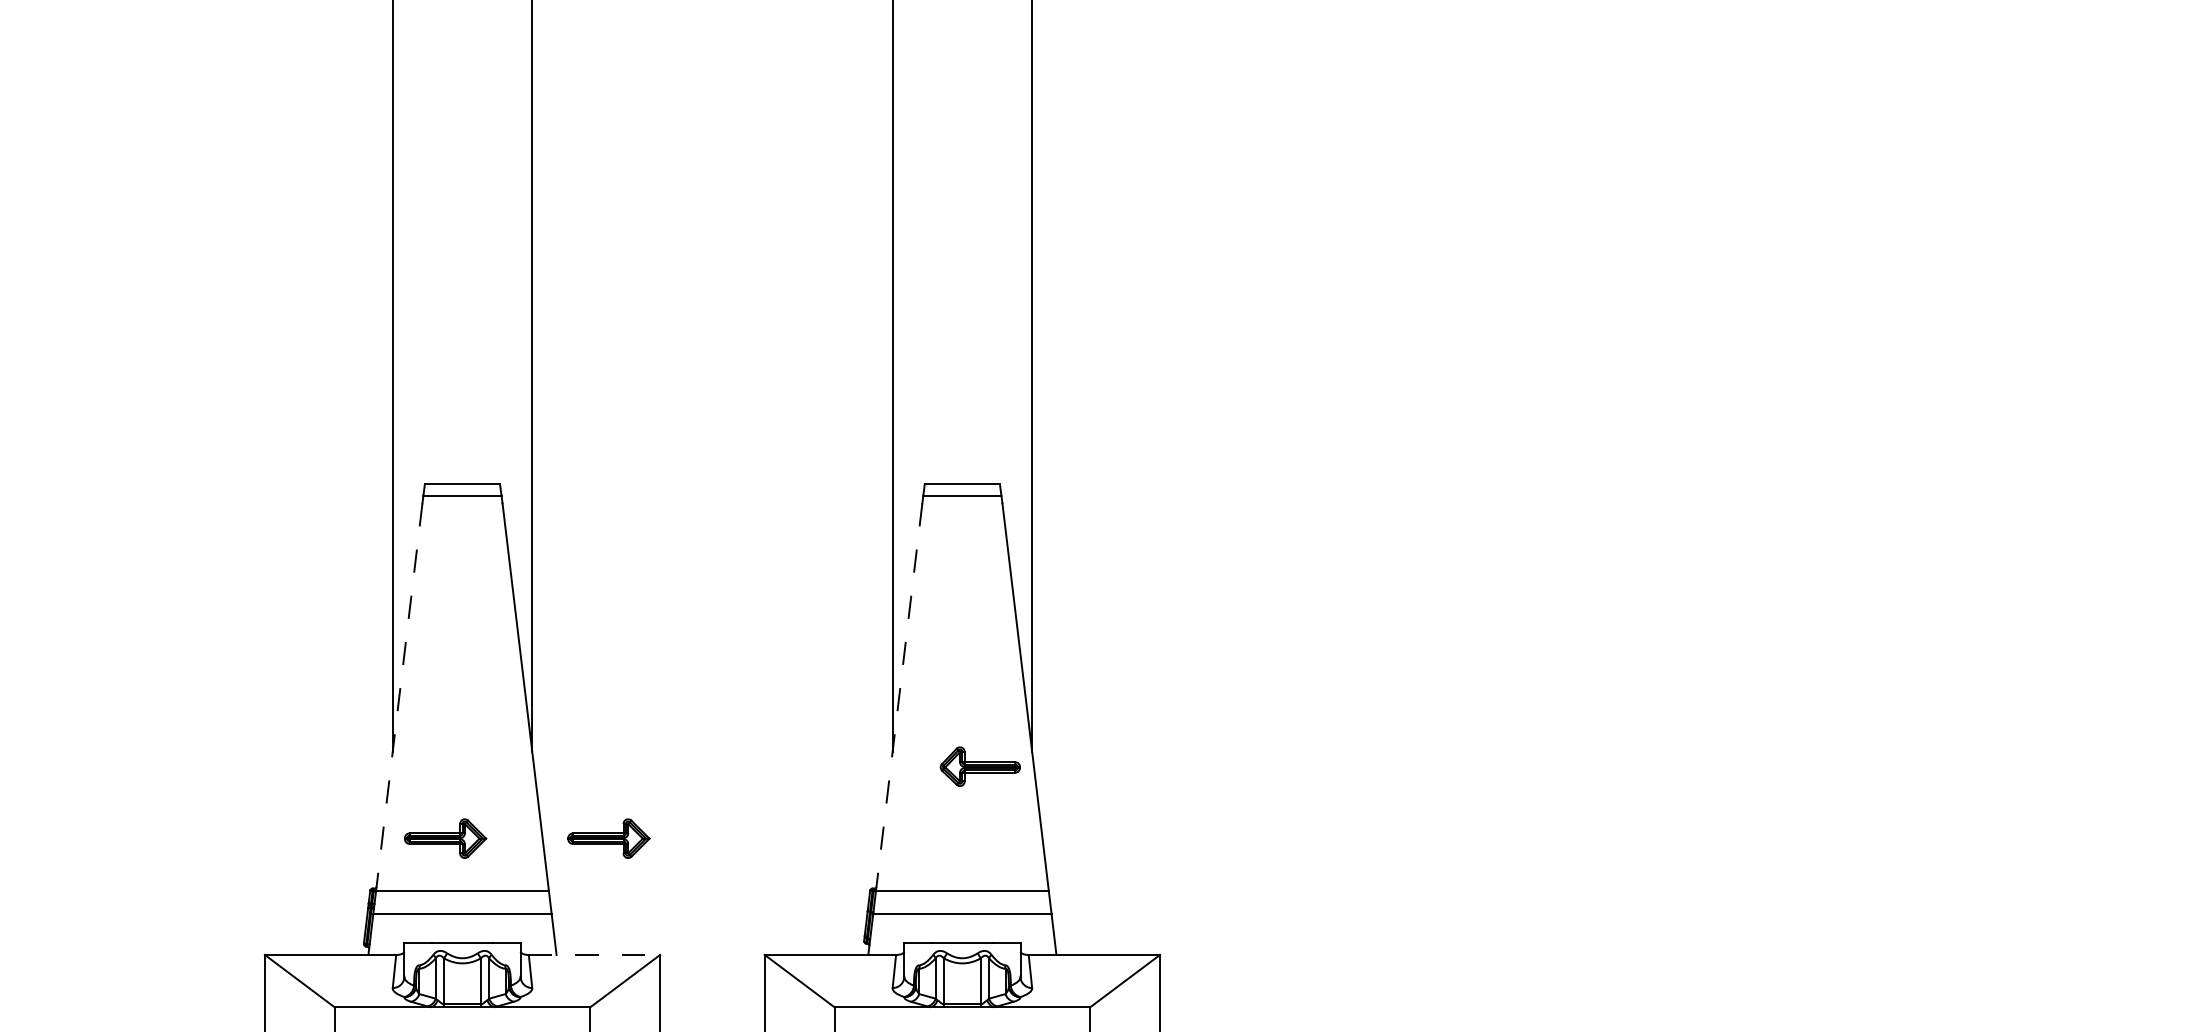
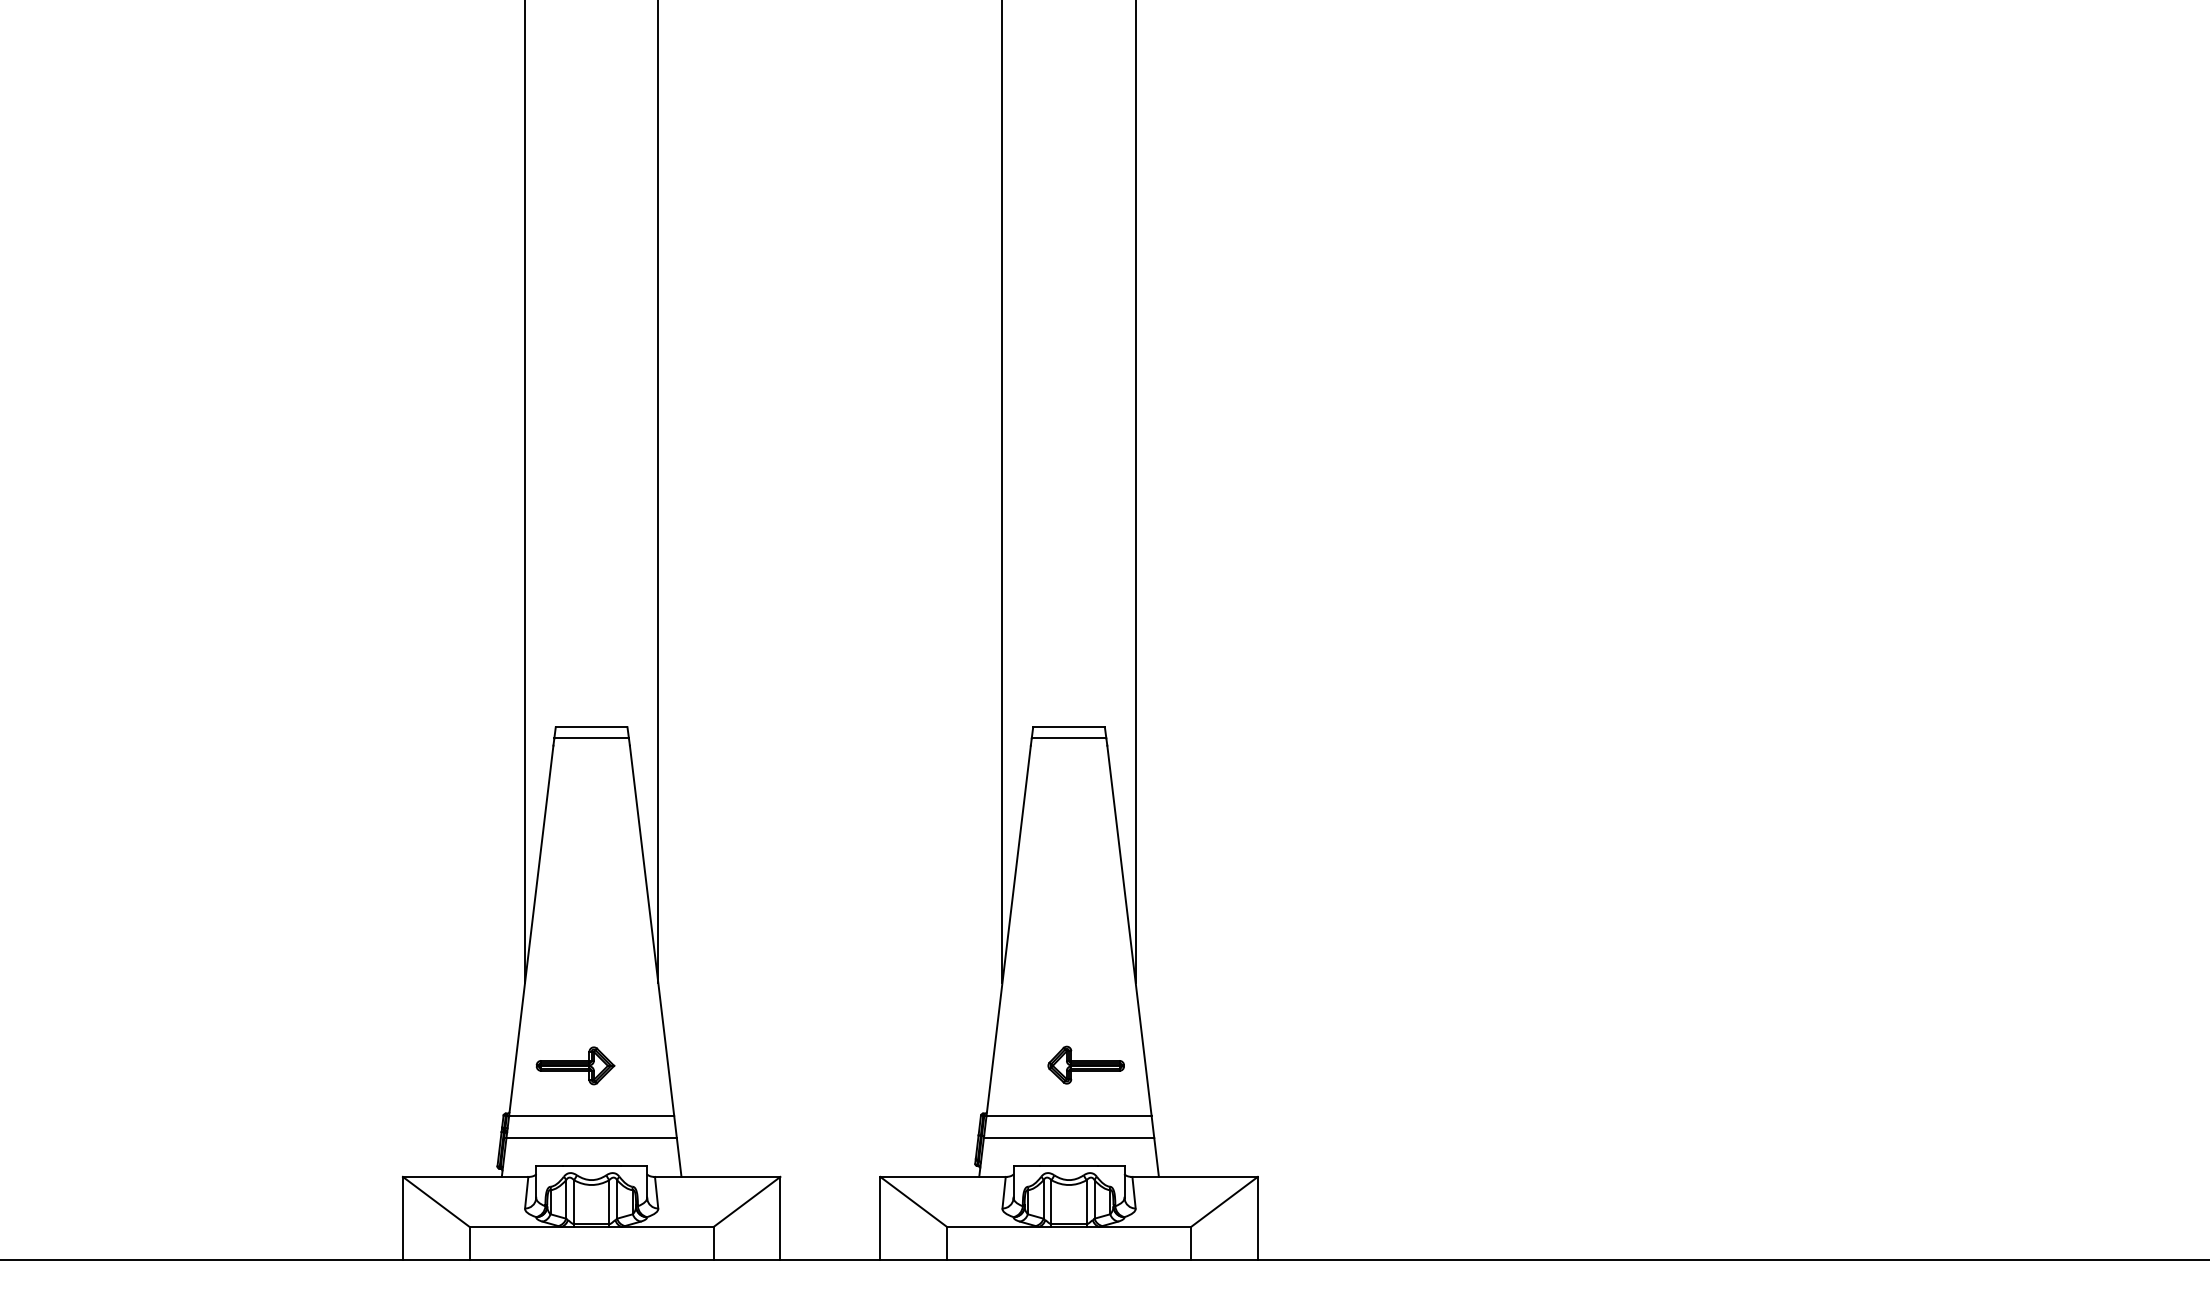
line: (399, 697) -> (531, 931), dashed -> solid
line: (898, 697) -> (1008, 931), dashed -> solid
part: (979, 766) -> (1085, 1064), moved
part: (608, 838) -> (731, 1065), removed
line: (594, 954) -> (717, 1176), dashed -> solid

